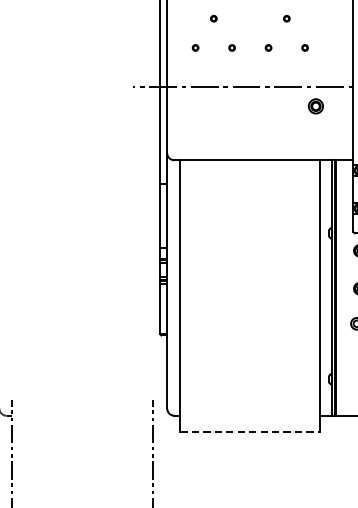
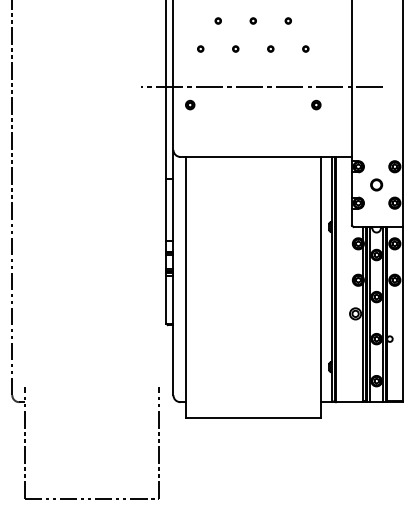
part: (249, 18) -> (252, 20), added
part: (184, 105) -> (190, 104), added
part: (316, 105) -> (316, 104), size x0.62
line: (250, 432) -> (253, 418), dashed -> solid

